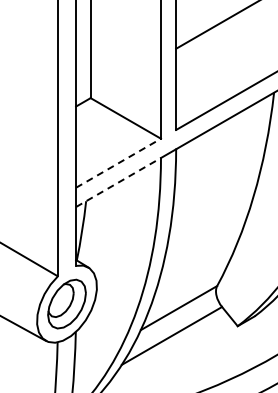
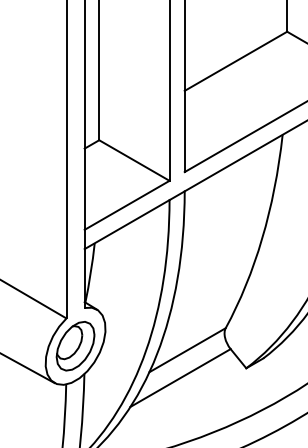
line: (118, 163) -> (127, 205), dashed -> solid
line: (118, 182) -> (127, 224), dashed -> solid

